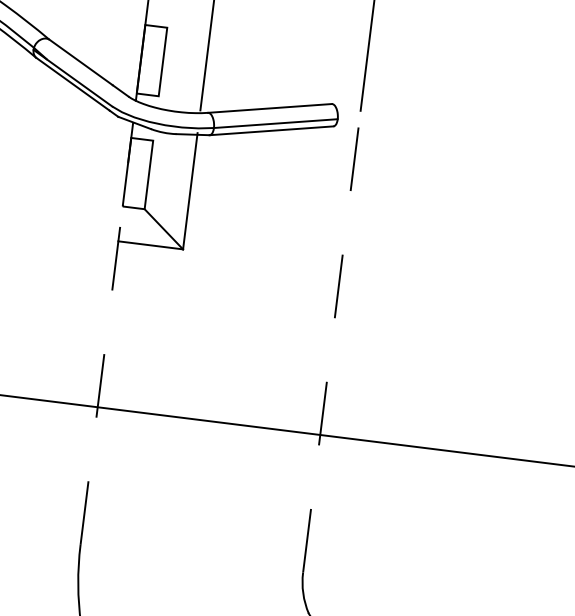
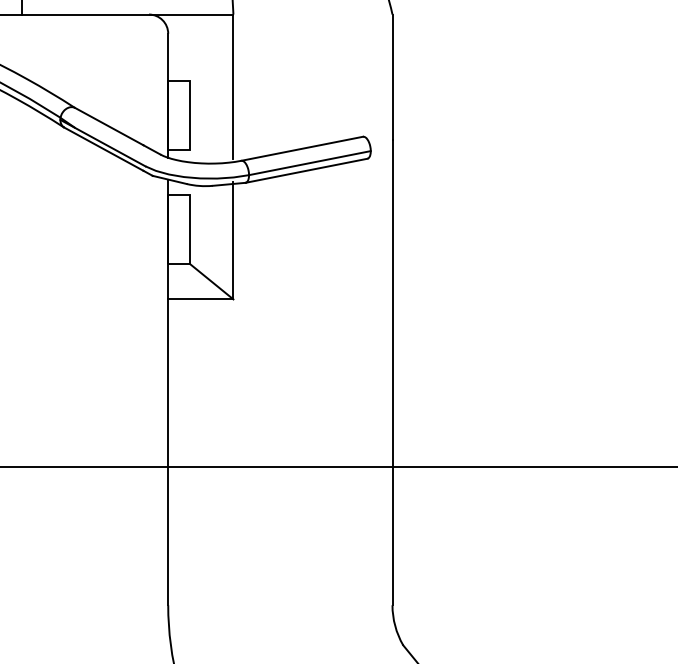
line: (107, 333) -> (168, 392), dashed -> solid
line: (331, 341) -> (392, 372), dashed -> solid

